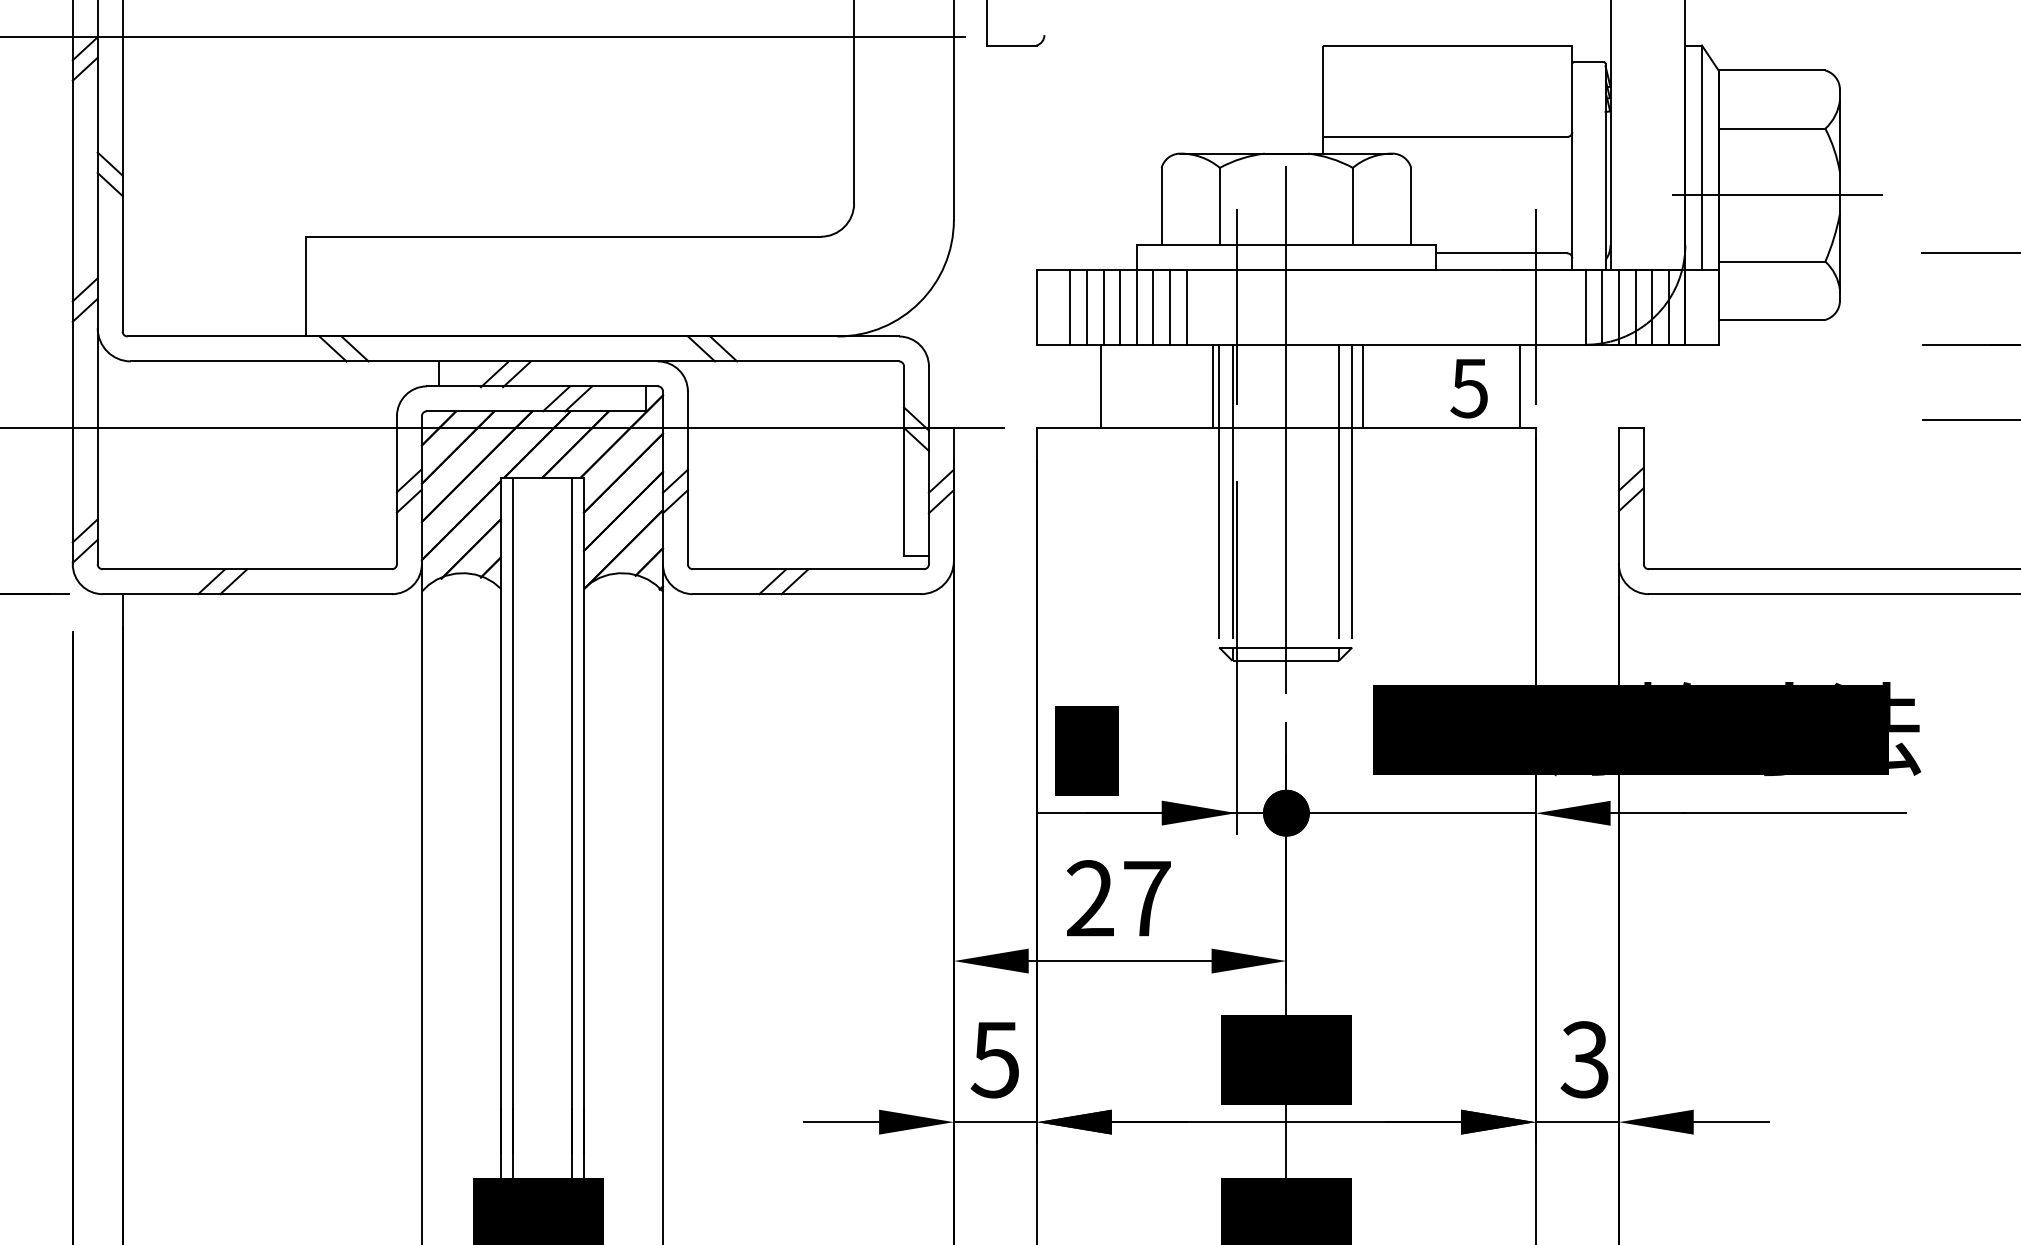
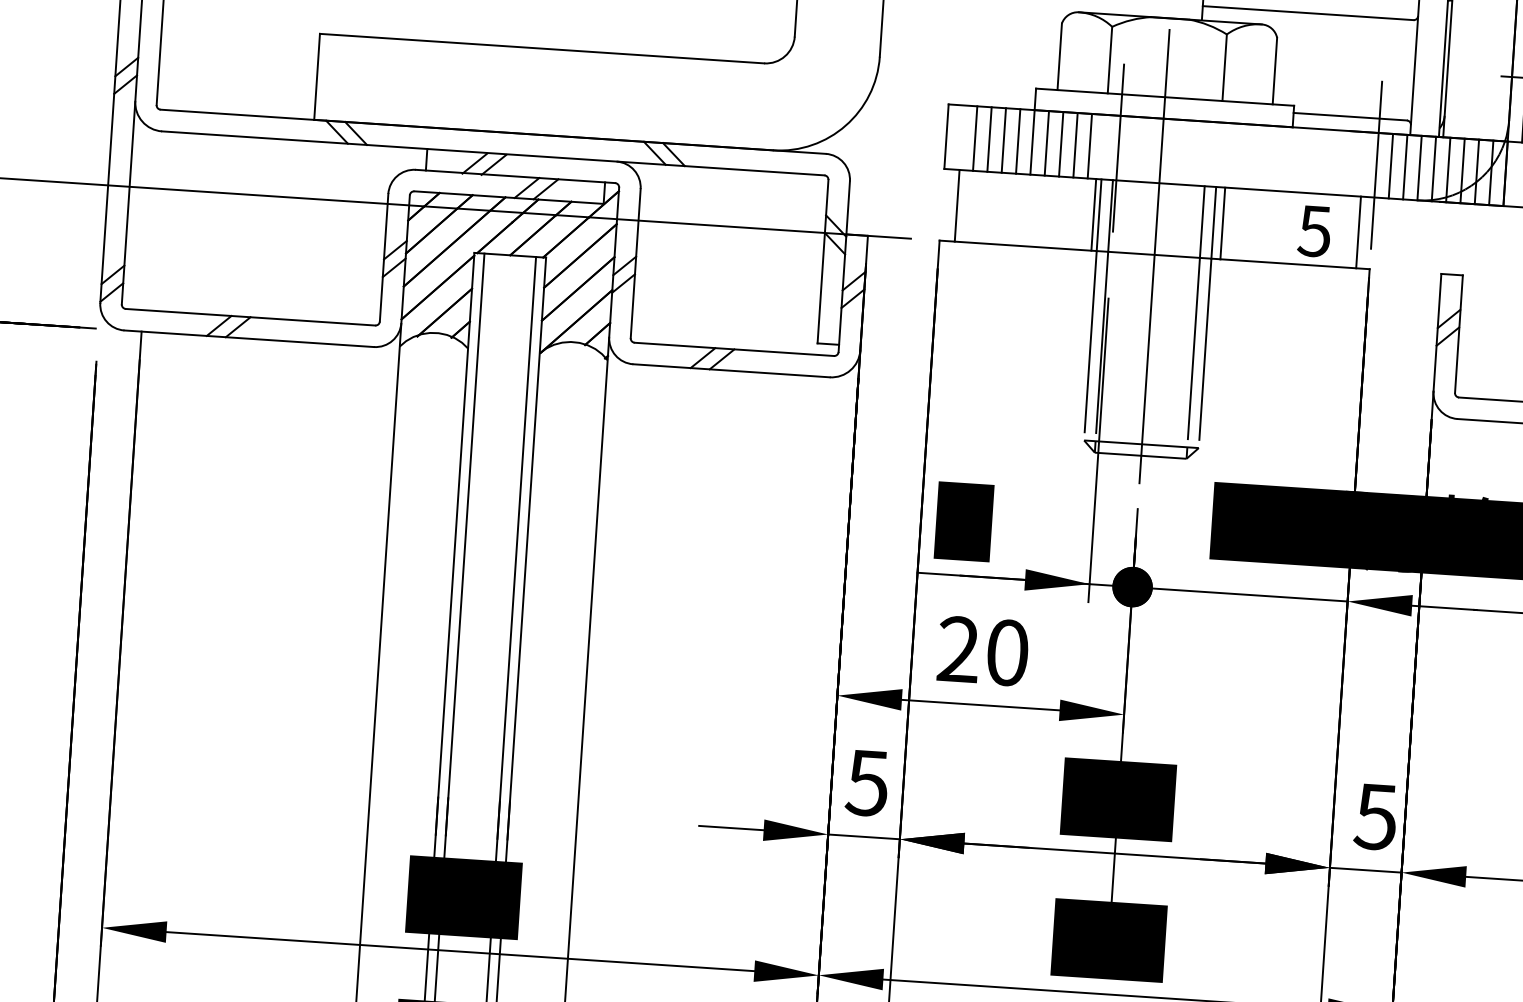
line: (1203, 307) -> (1090, 146), added
line: (1552, 307) -> (1391, 166), added
line: (1569, 307) -> (1405, 167), added
line: (1100, 385) -> (957, 205), moved
text: (1147, 898) -> (1007, 652), 27 -> 20
text: (1584, 1059) -> (1375, 816), 3 -> 5

